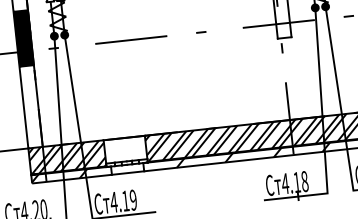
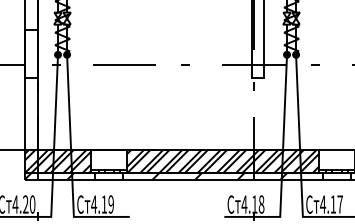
fill: (24, 38) -> (31, 53), removed

